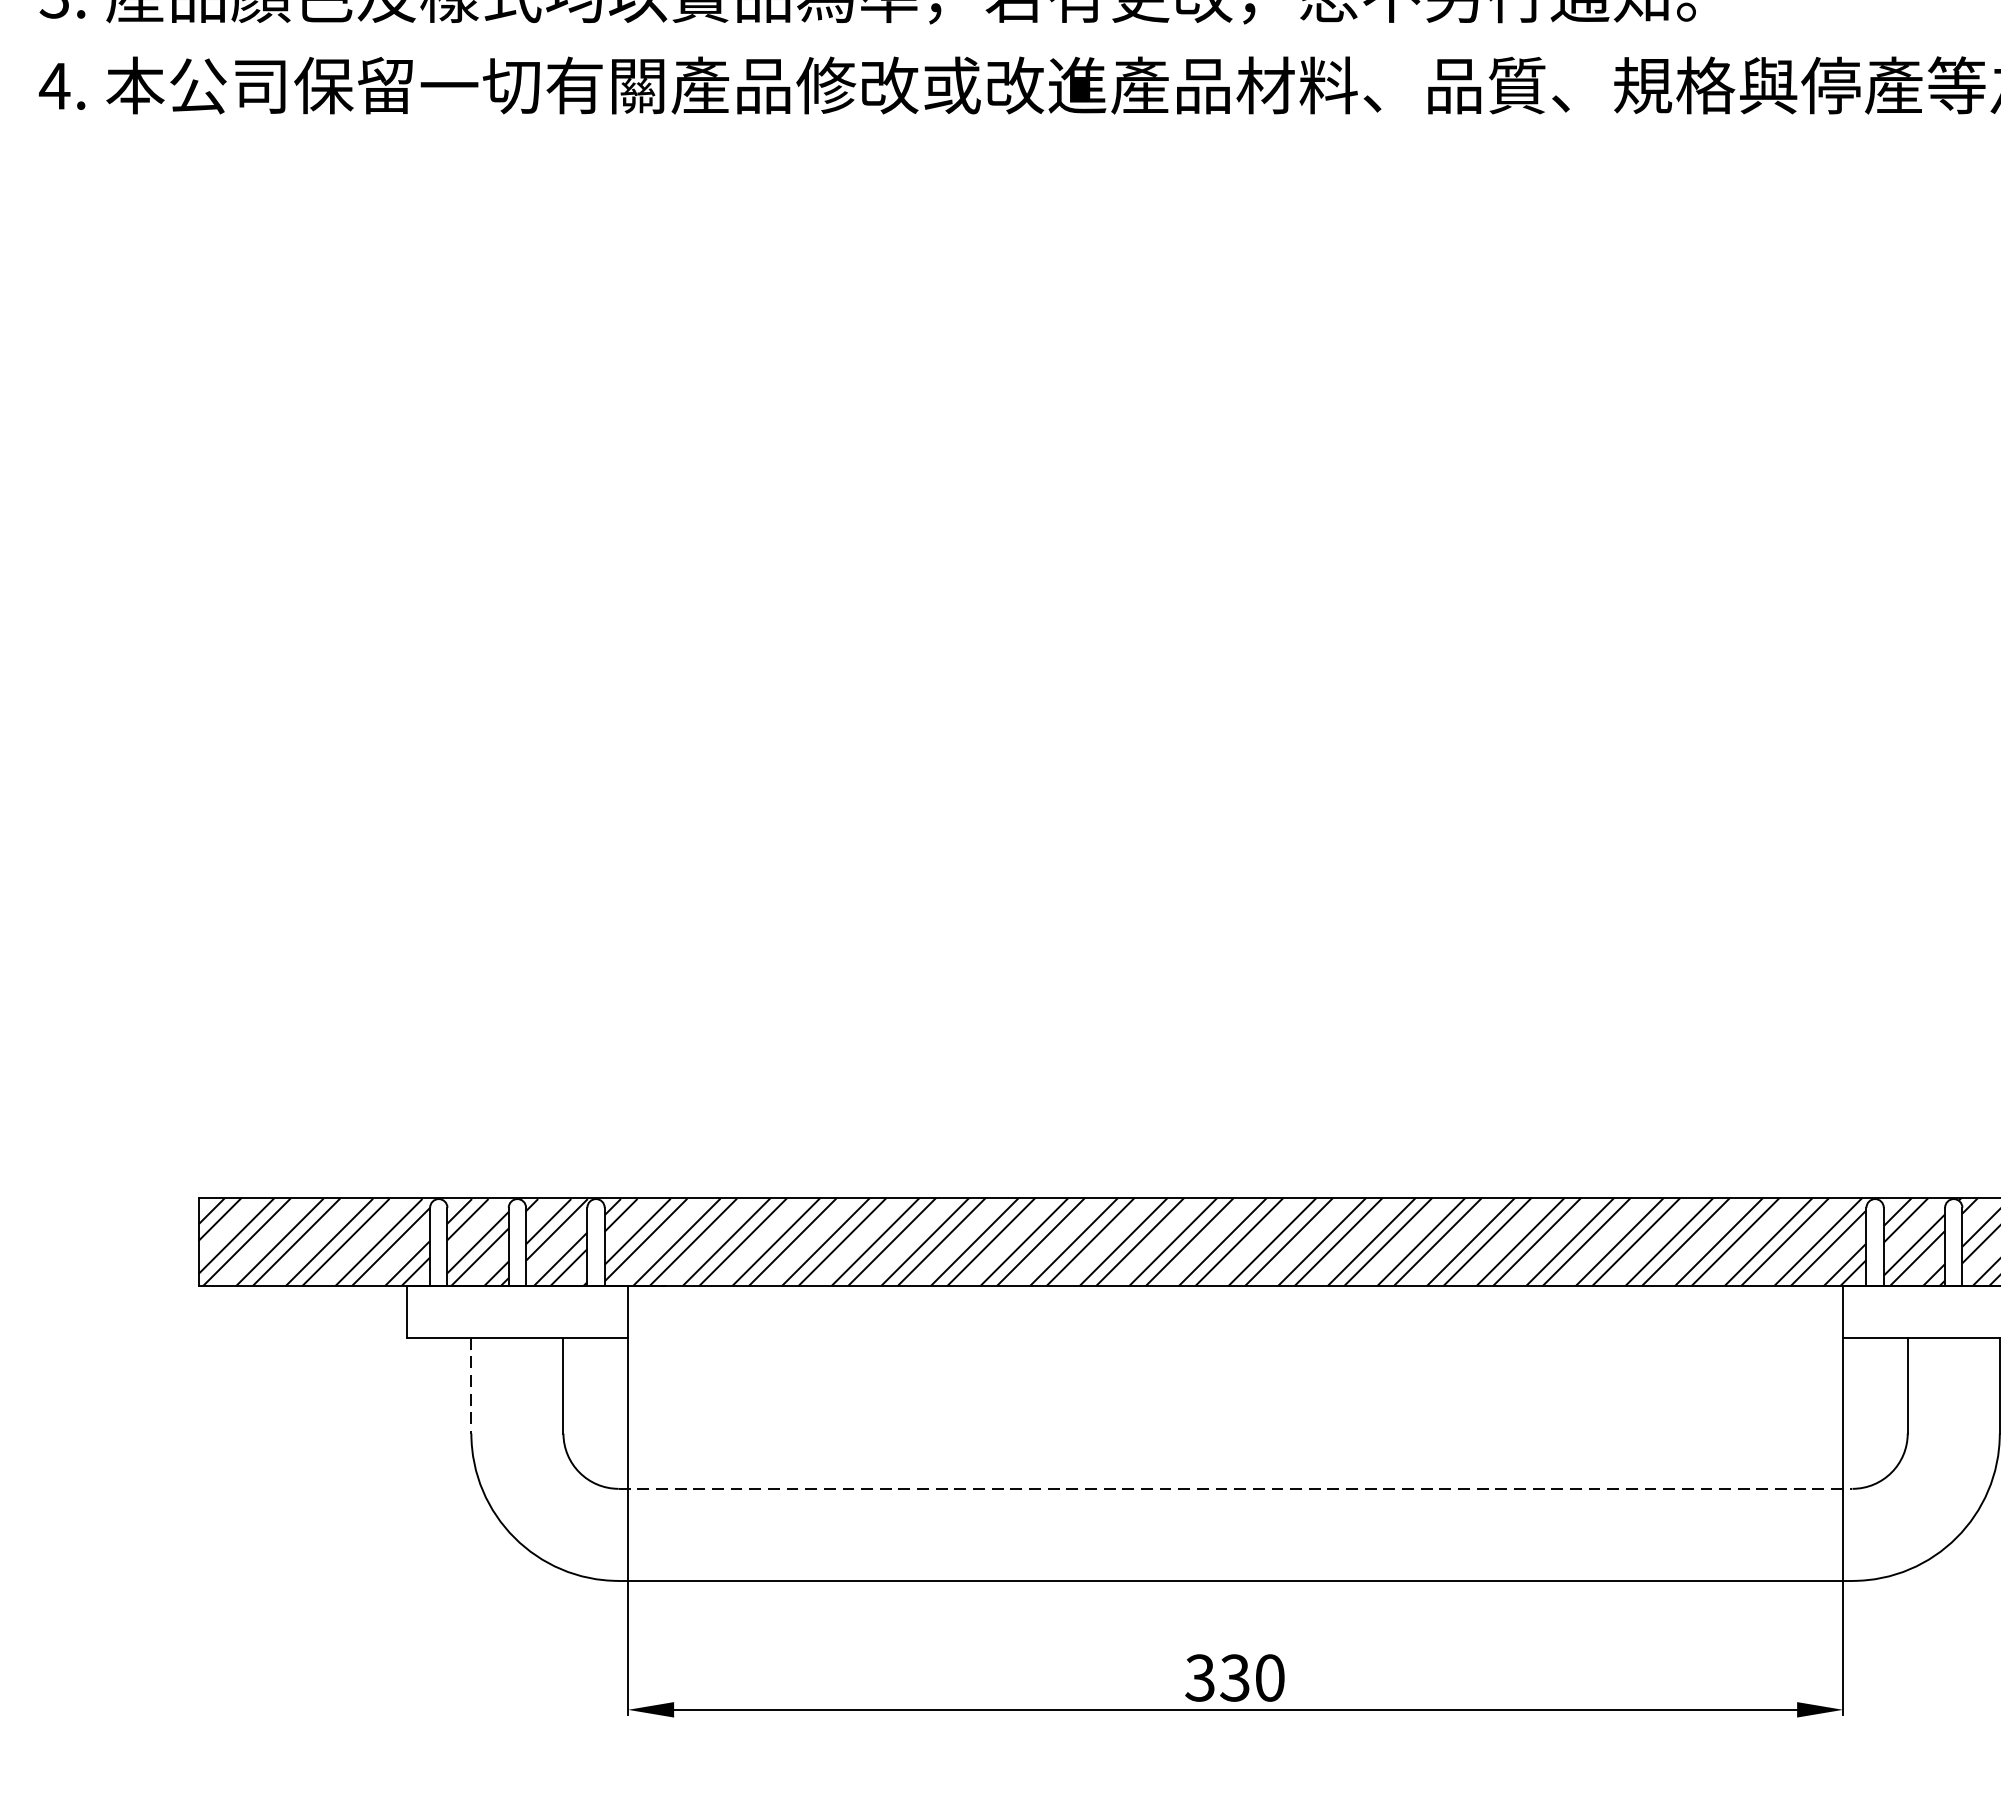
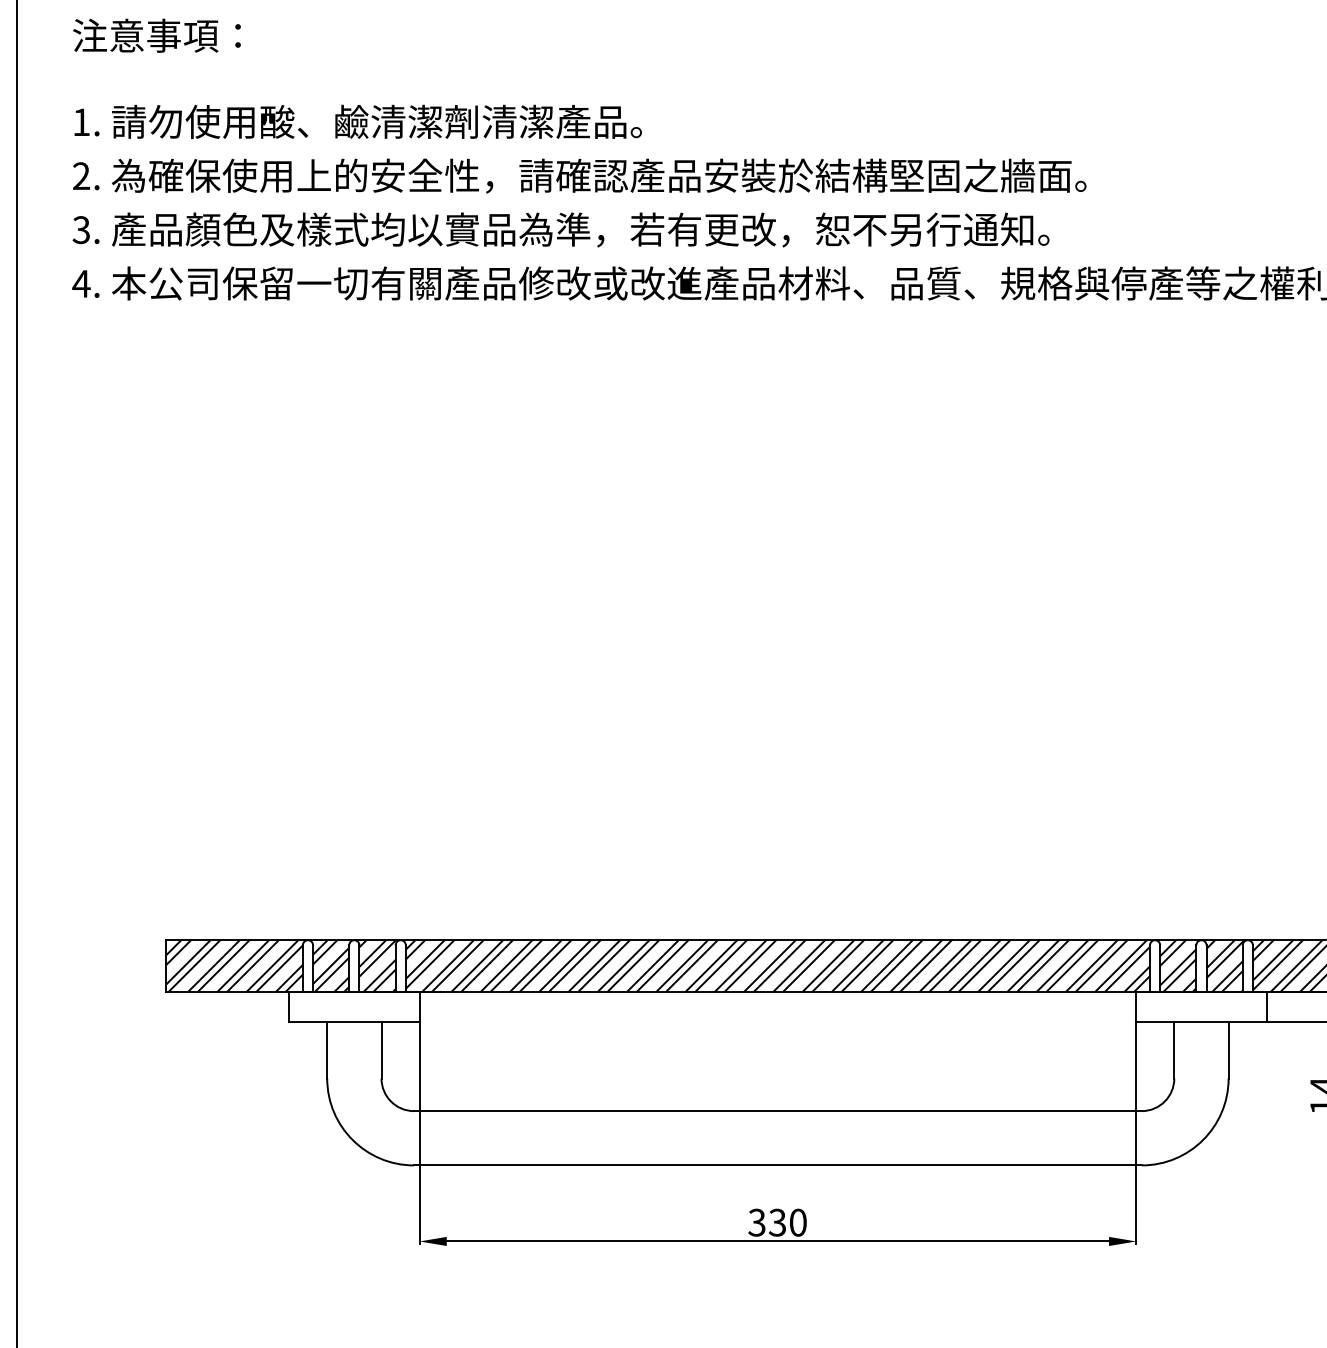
line: (471, 1386) -> (327, 1050), dashed -> solid
line: (1234, 1489) -> (777, 1111), dashed -> solid

